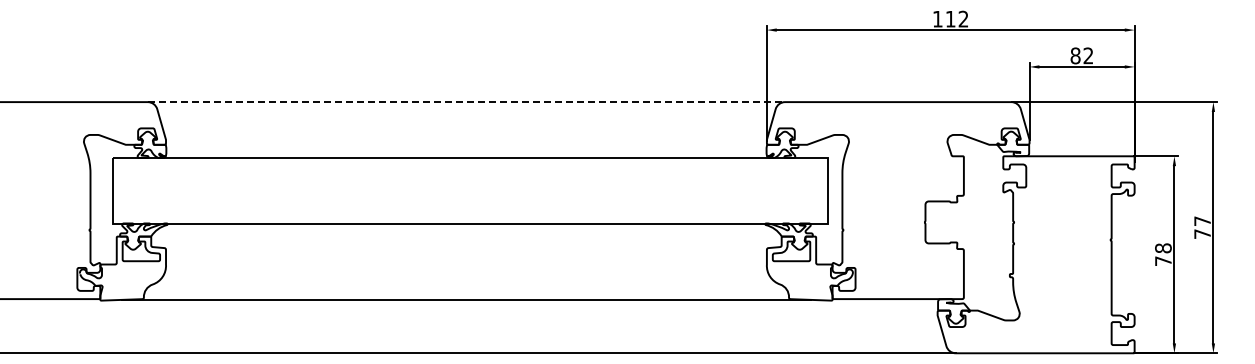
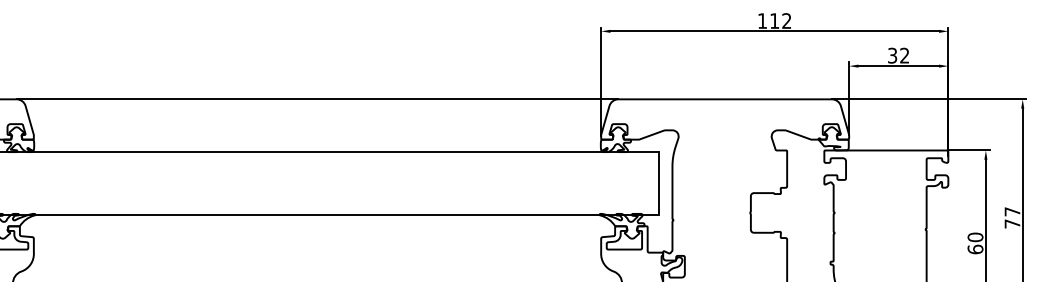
text: (1075, 55) -> (892, 55), 82 -> 32
line: (466, 102) -> (317, 99), dashed -> solid
text: (1163, 254) -> (975, 243), 78 -> 60

